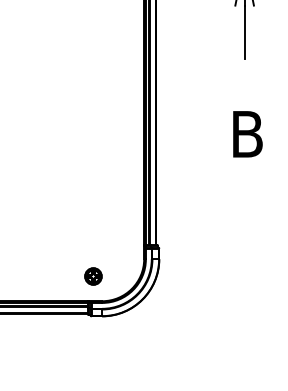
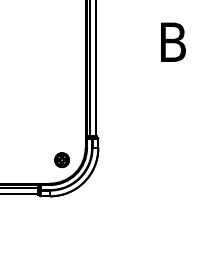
part: (93, 276) -> (62, 160), moved

